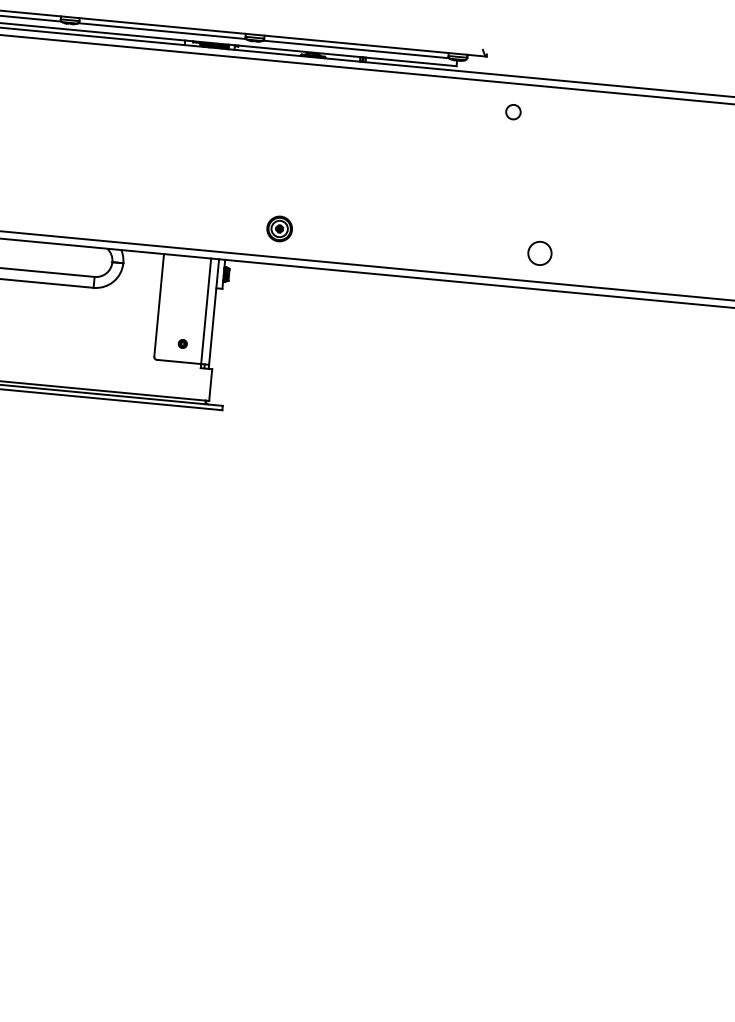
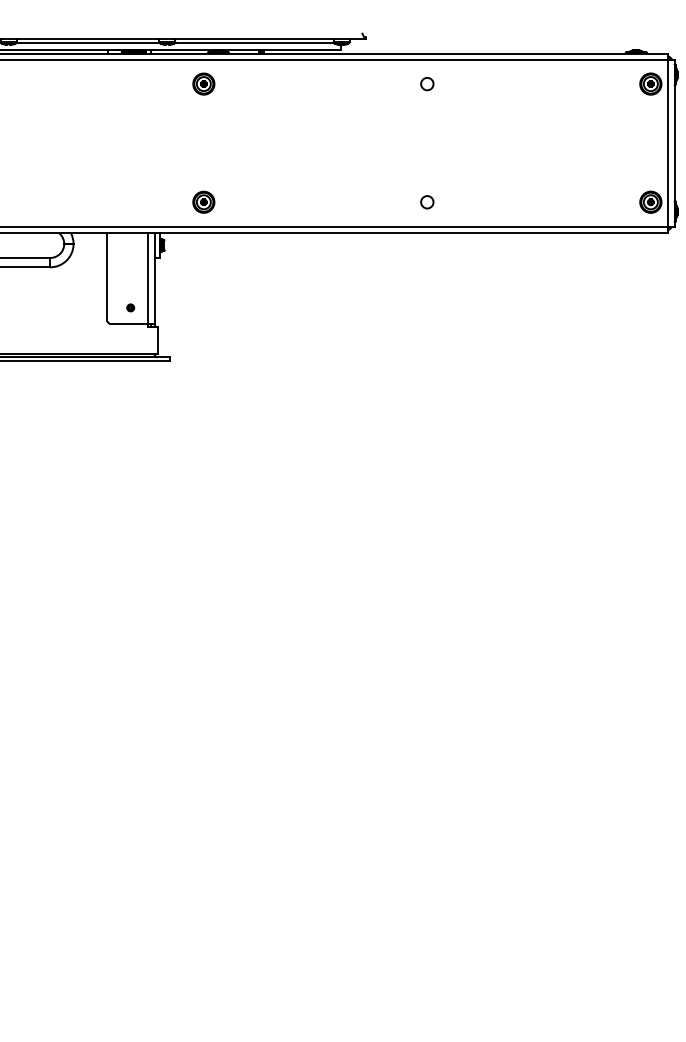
part: (292, 90) -> (203, 83), added
circle: (513, 112) -> (427, 84), moved
circle: (540, 253) -> (427, 202), size x0.62

